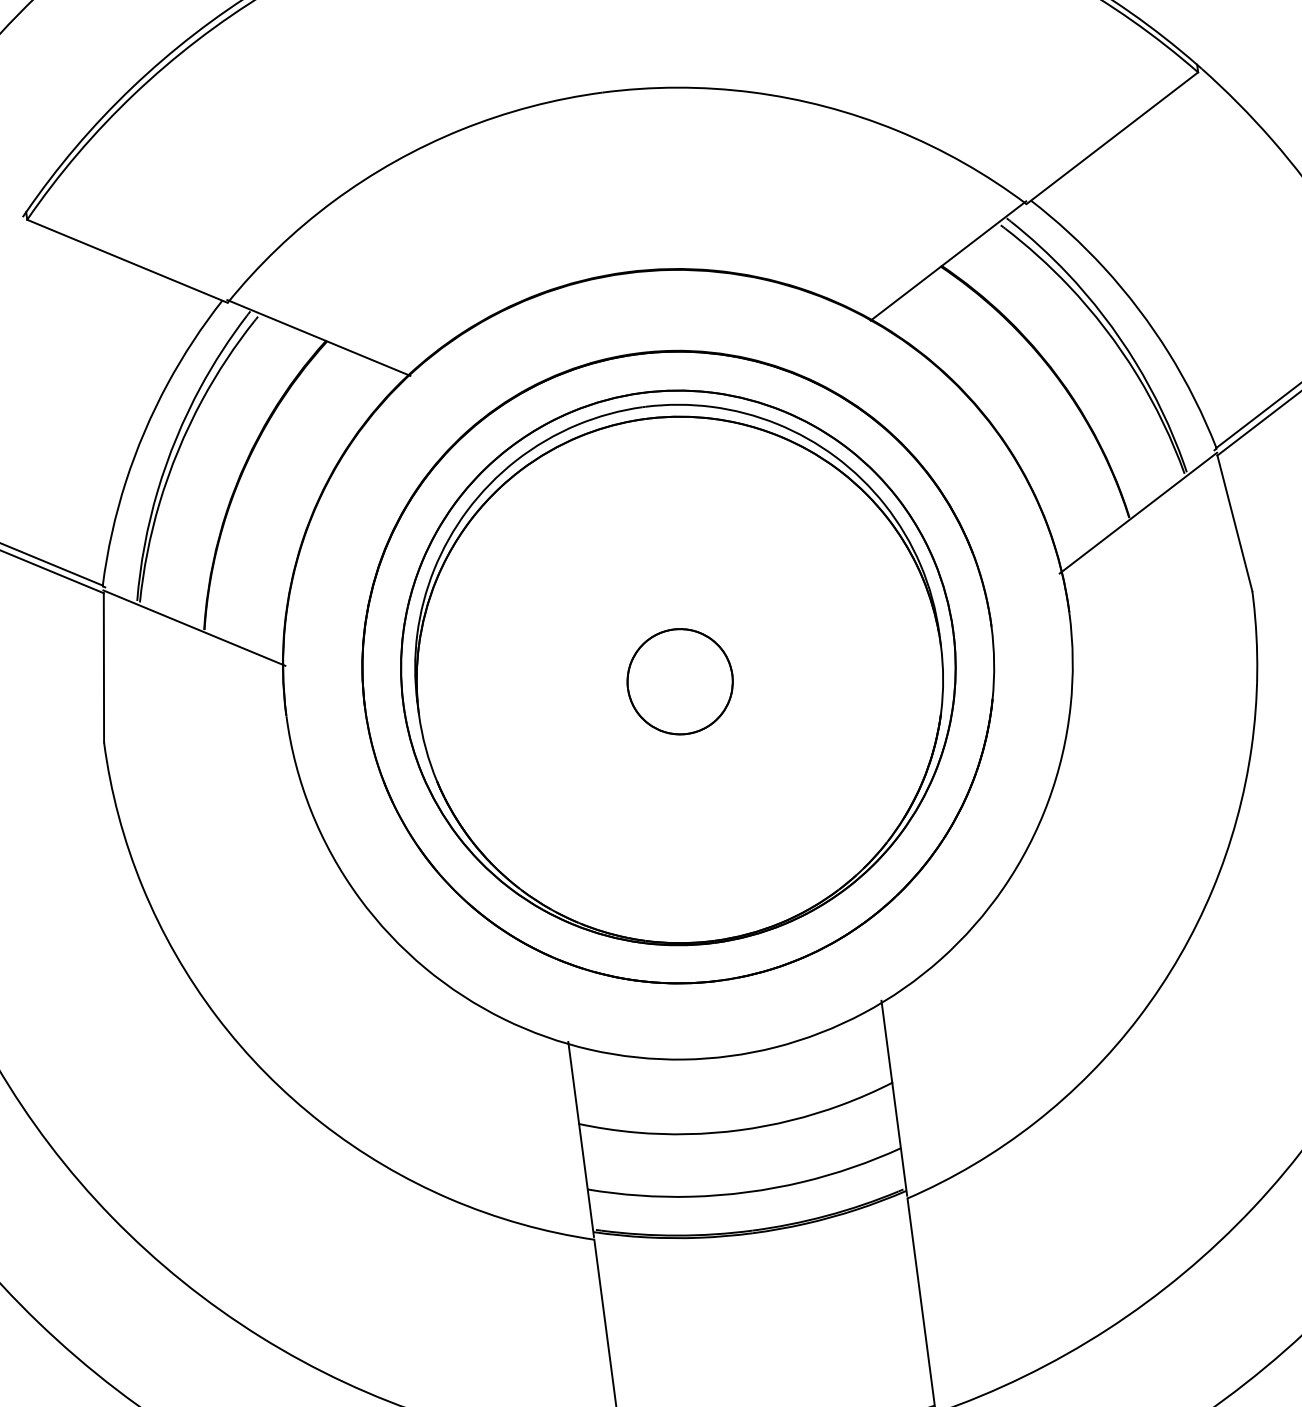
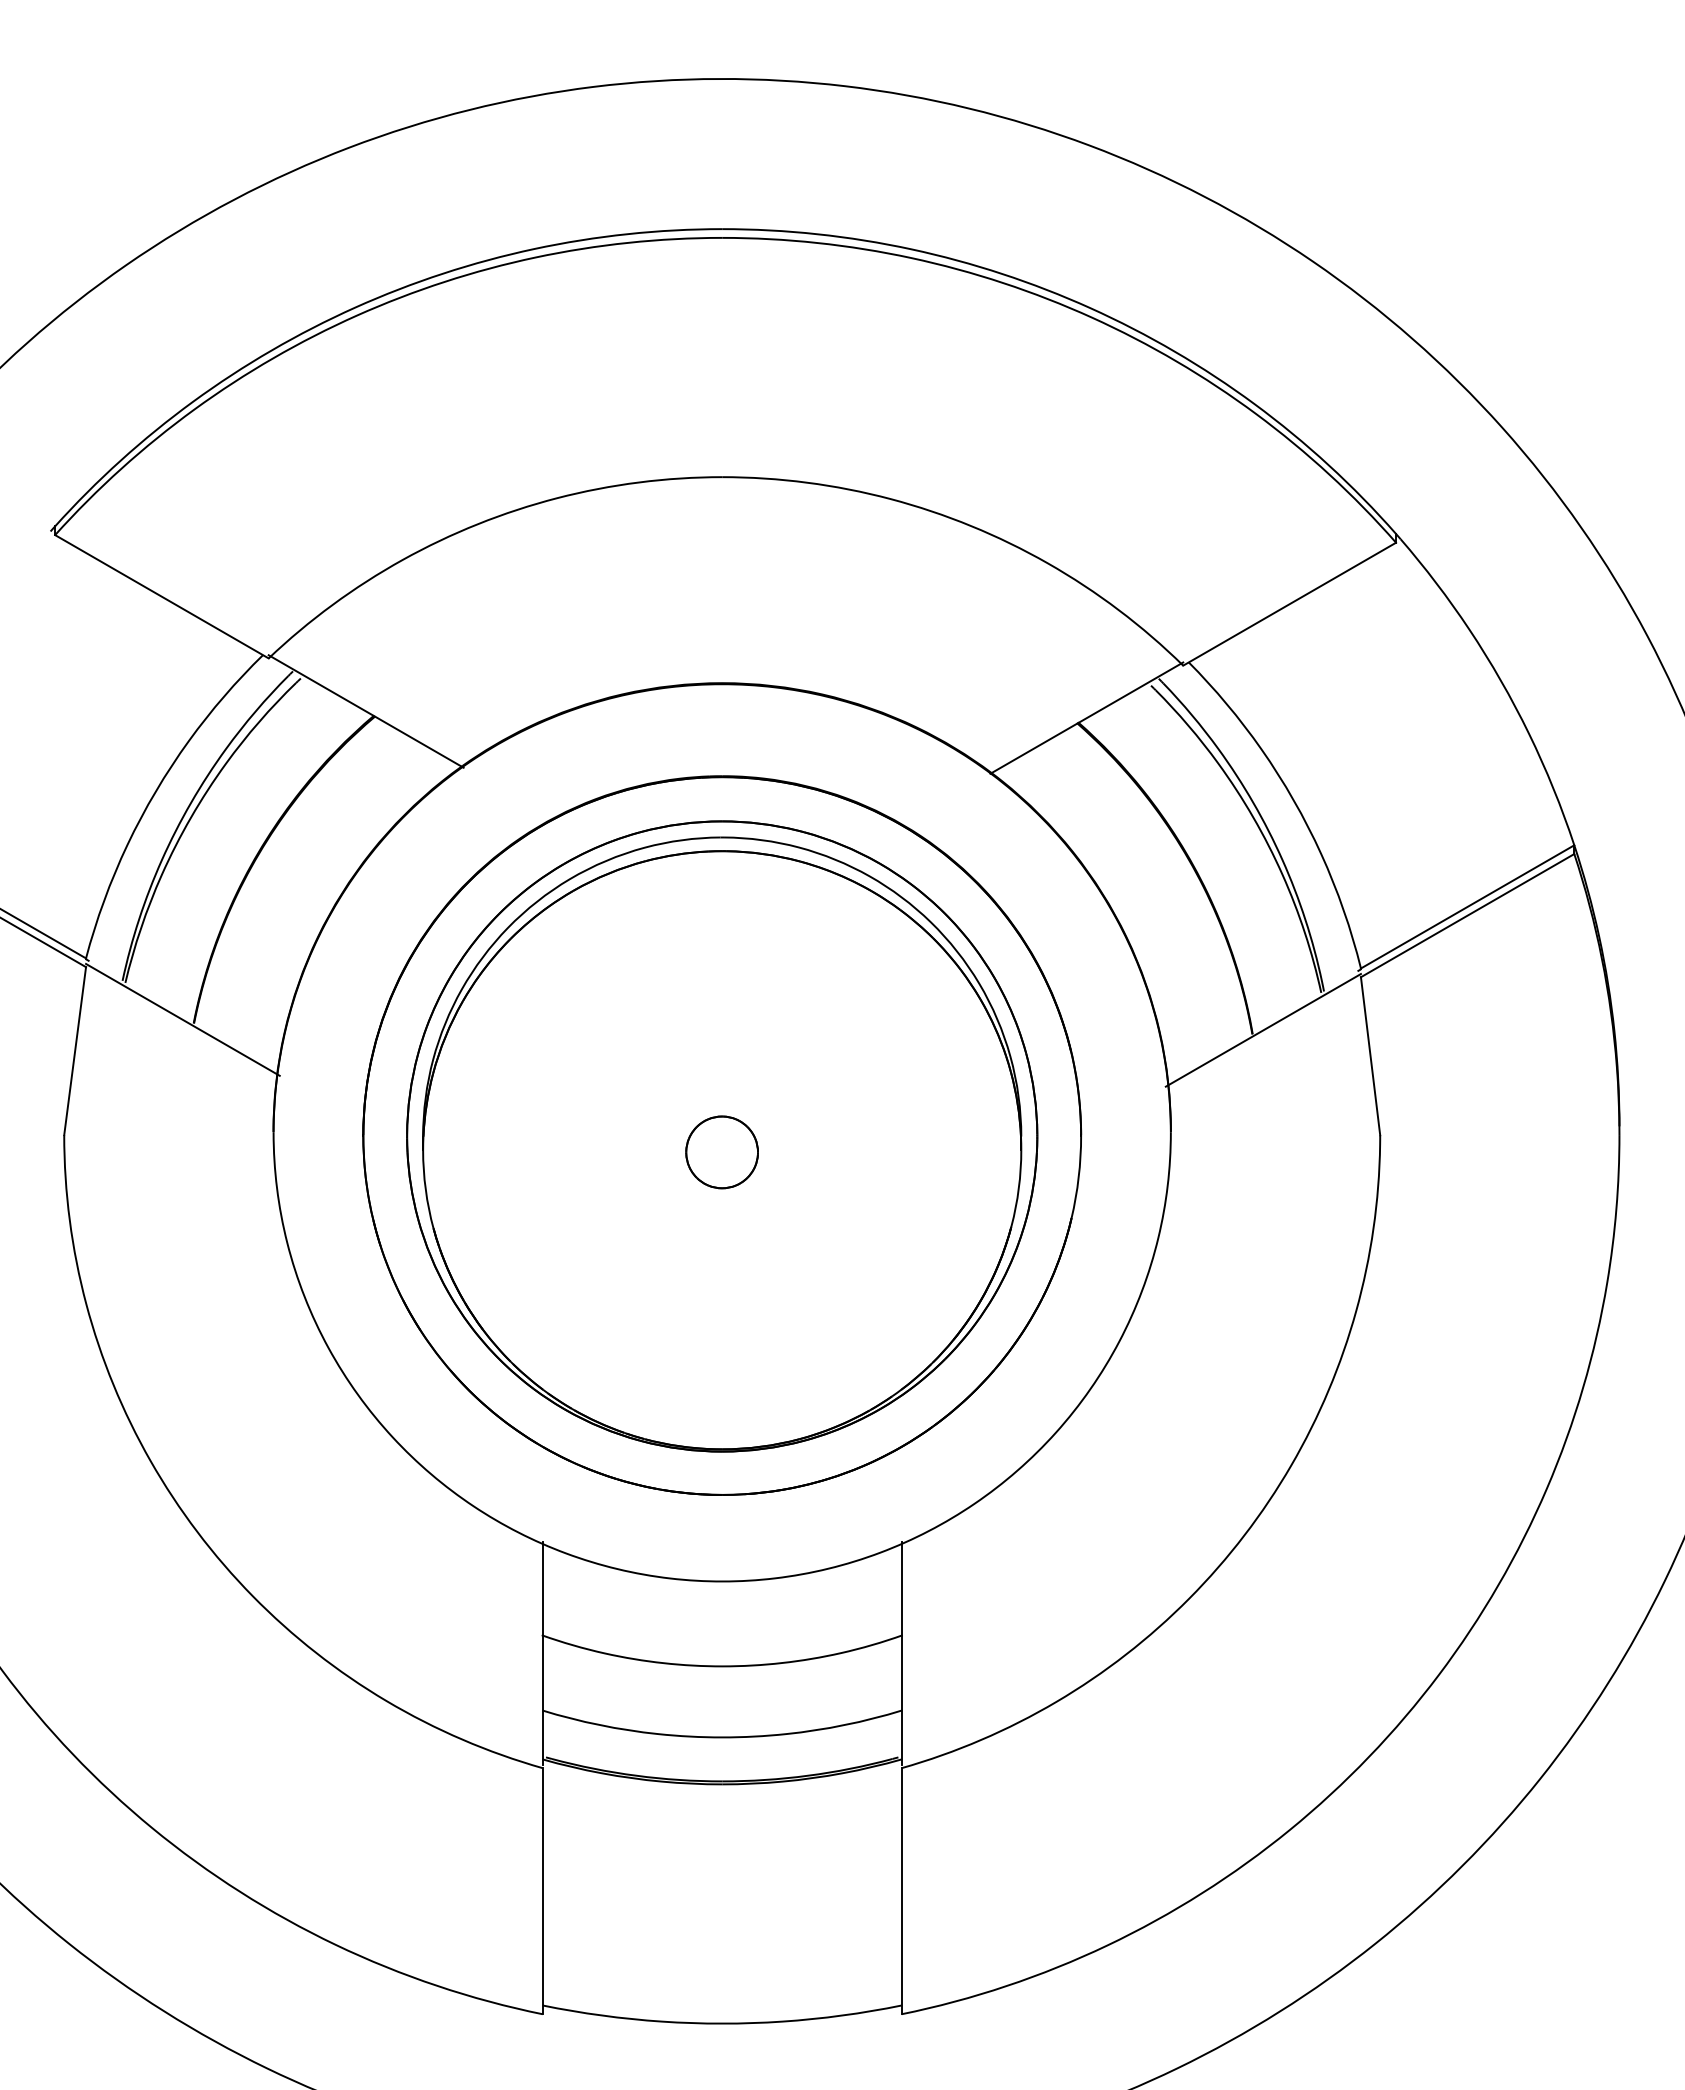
part: (679, 681) -> (721, 1152), size x0.6

